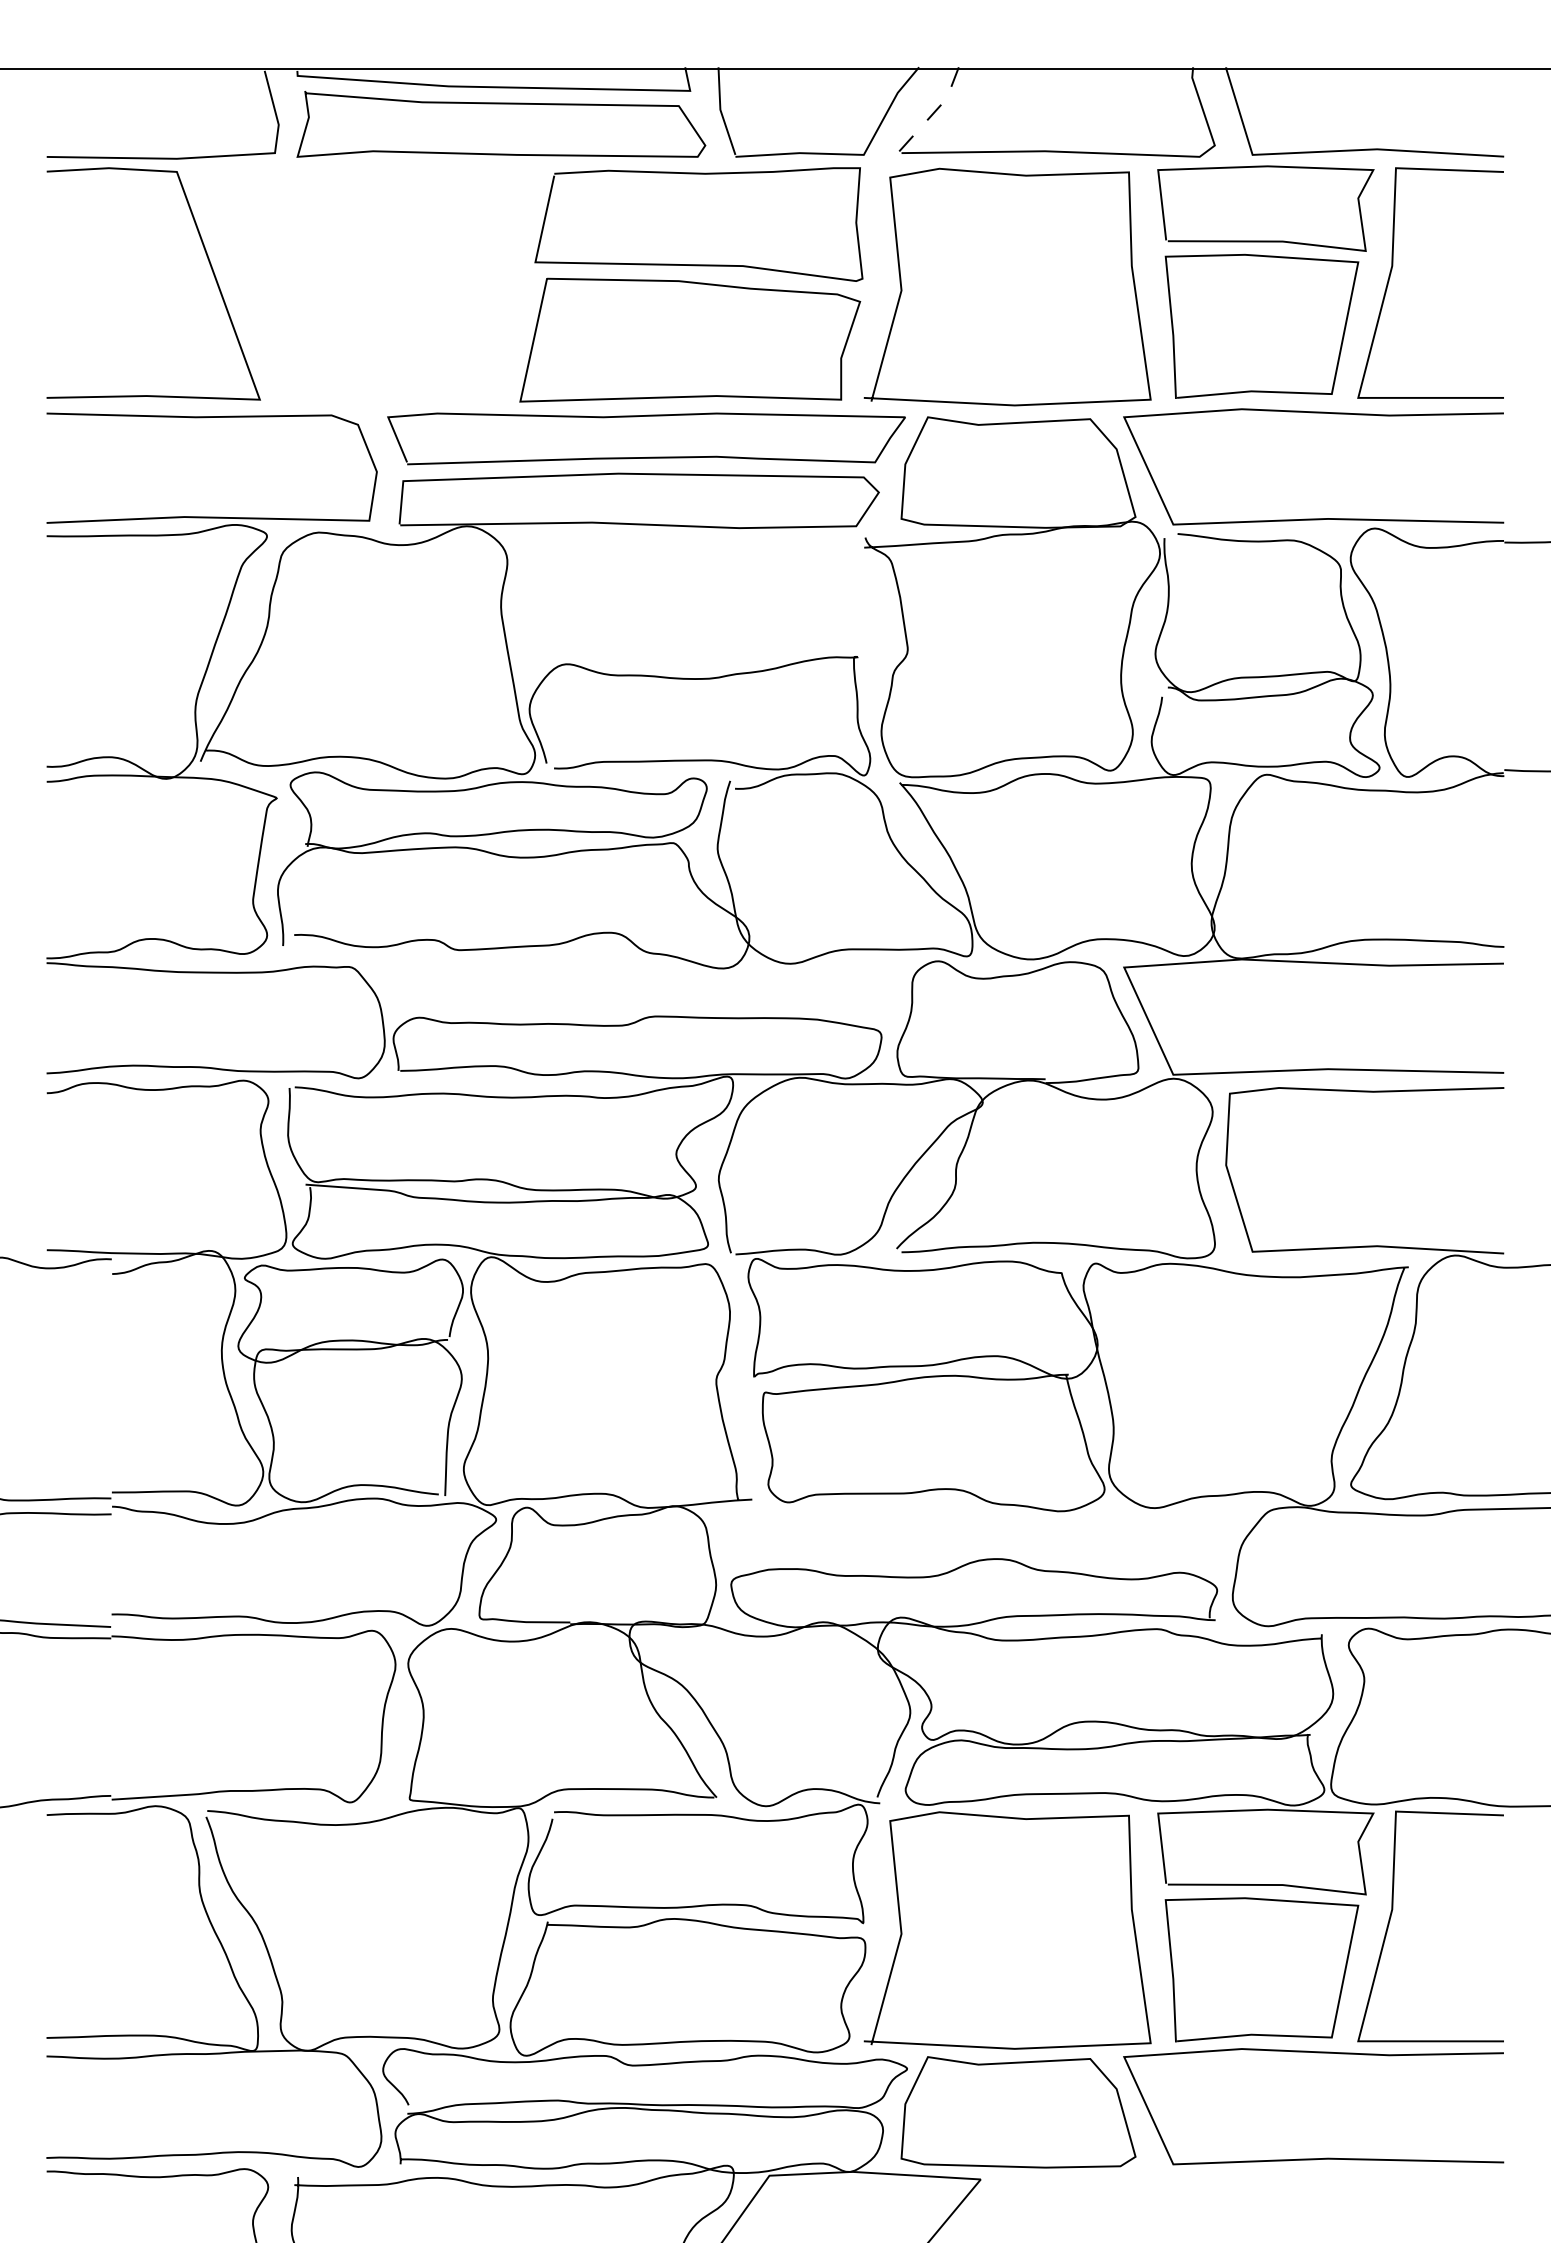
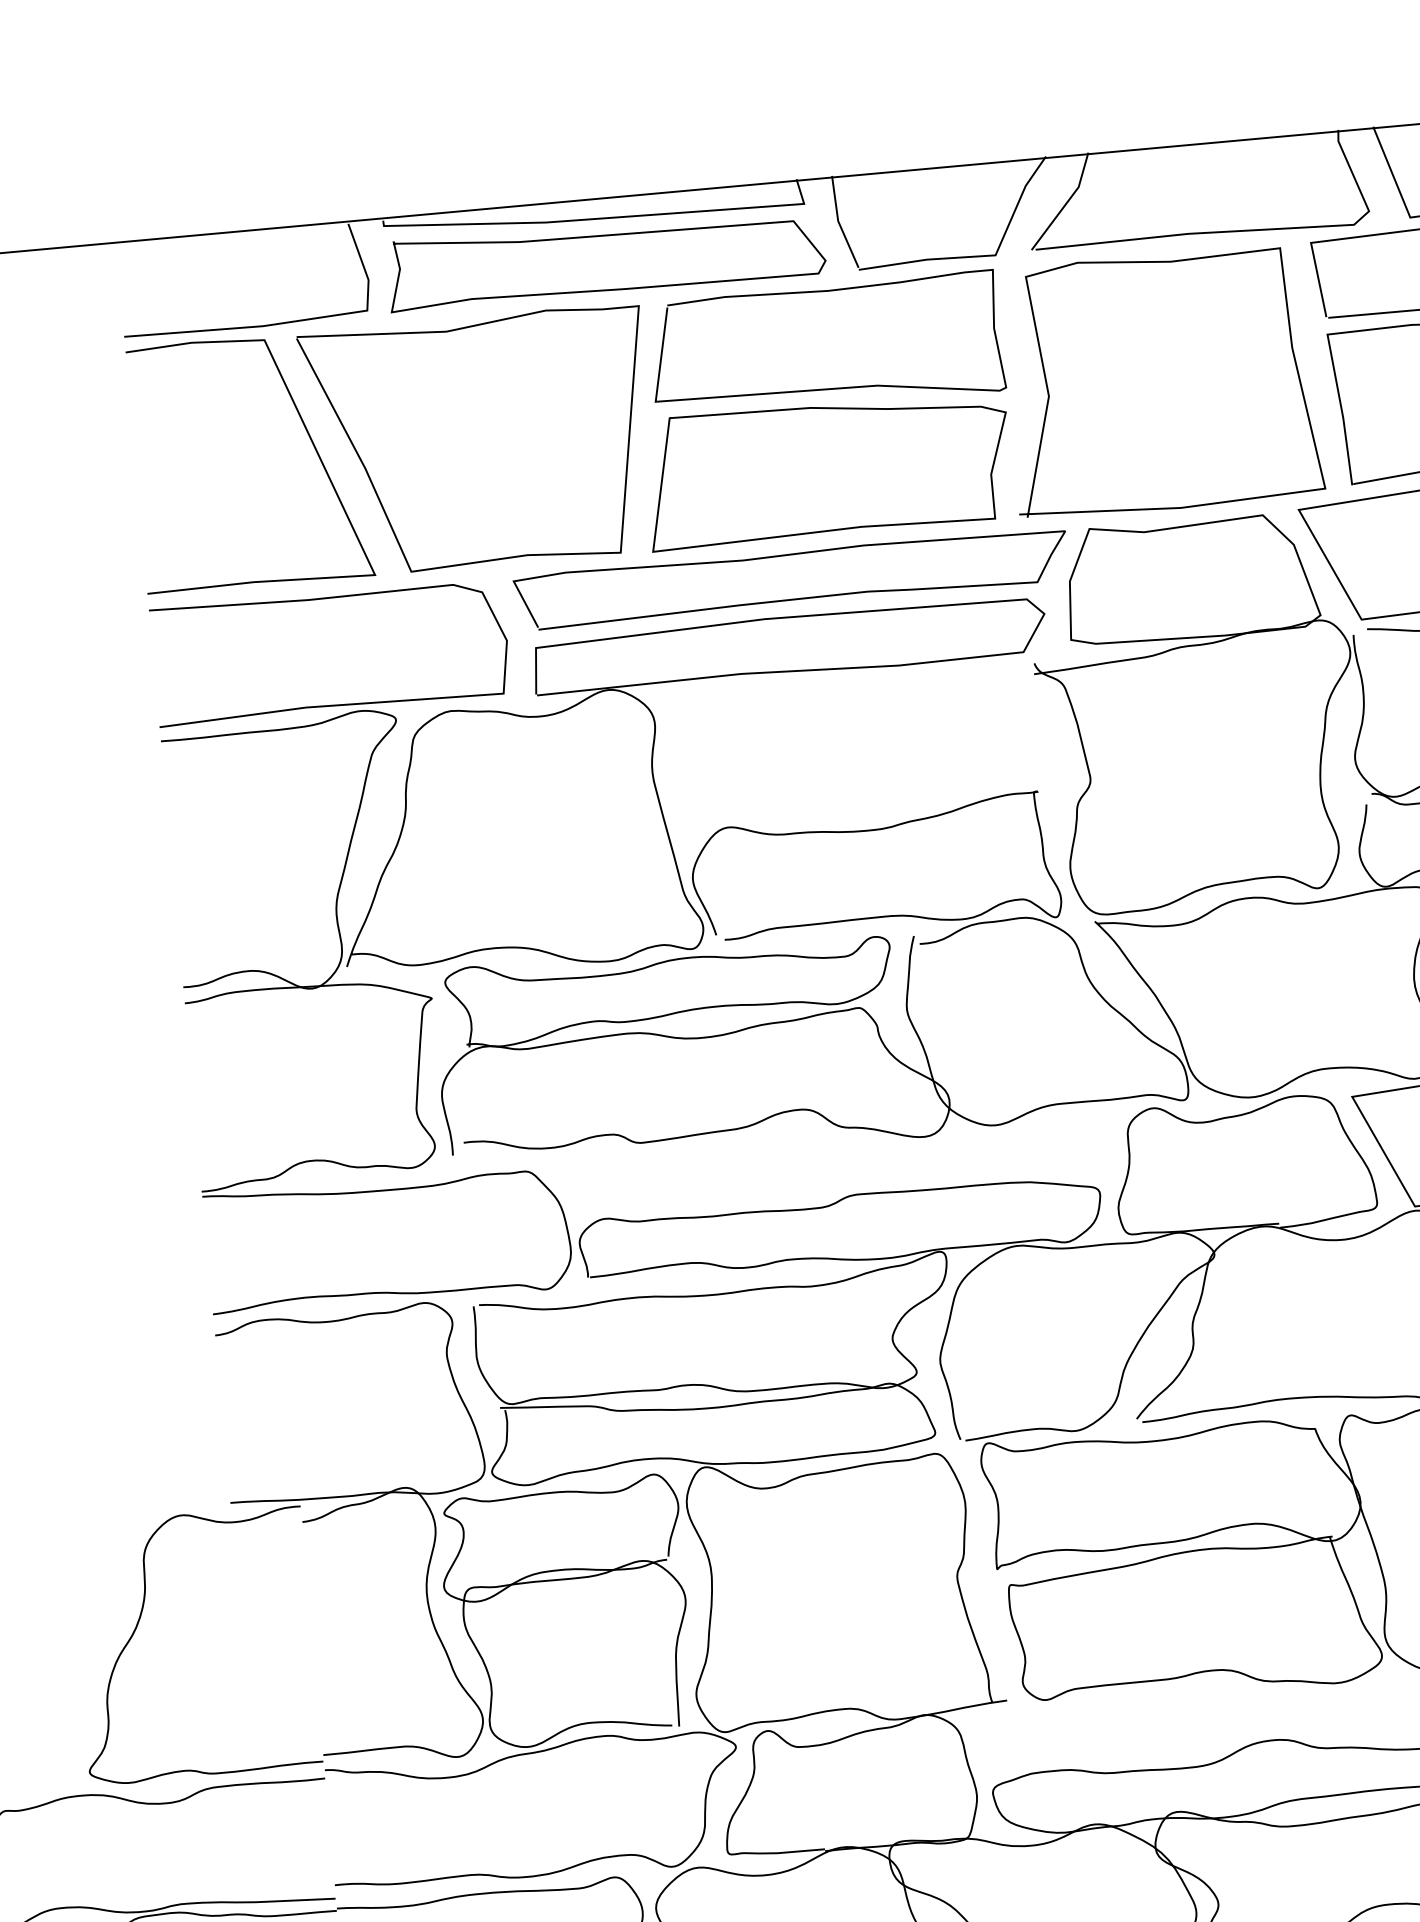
line: (933, 113) -> (1065, 204), dashed -> solid
curve: (357, 179) -> (457, 330), added

